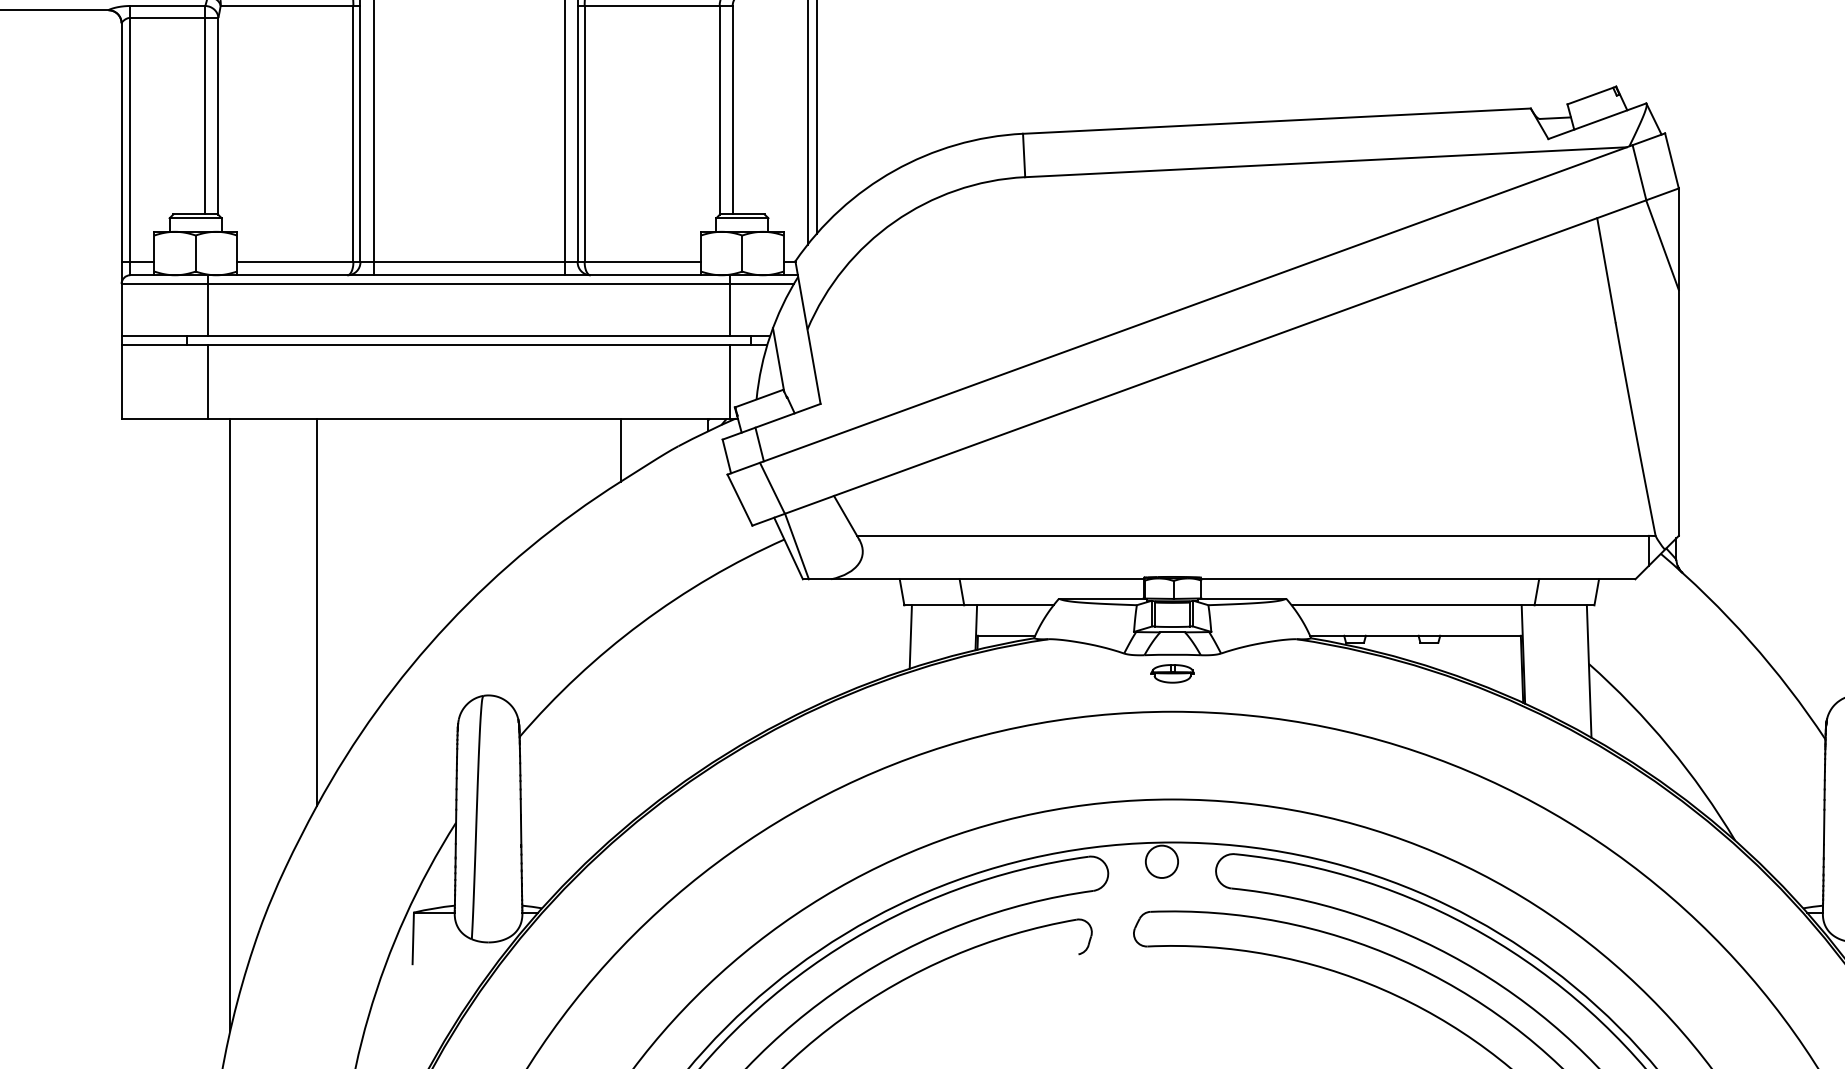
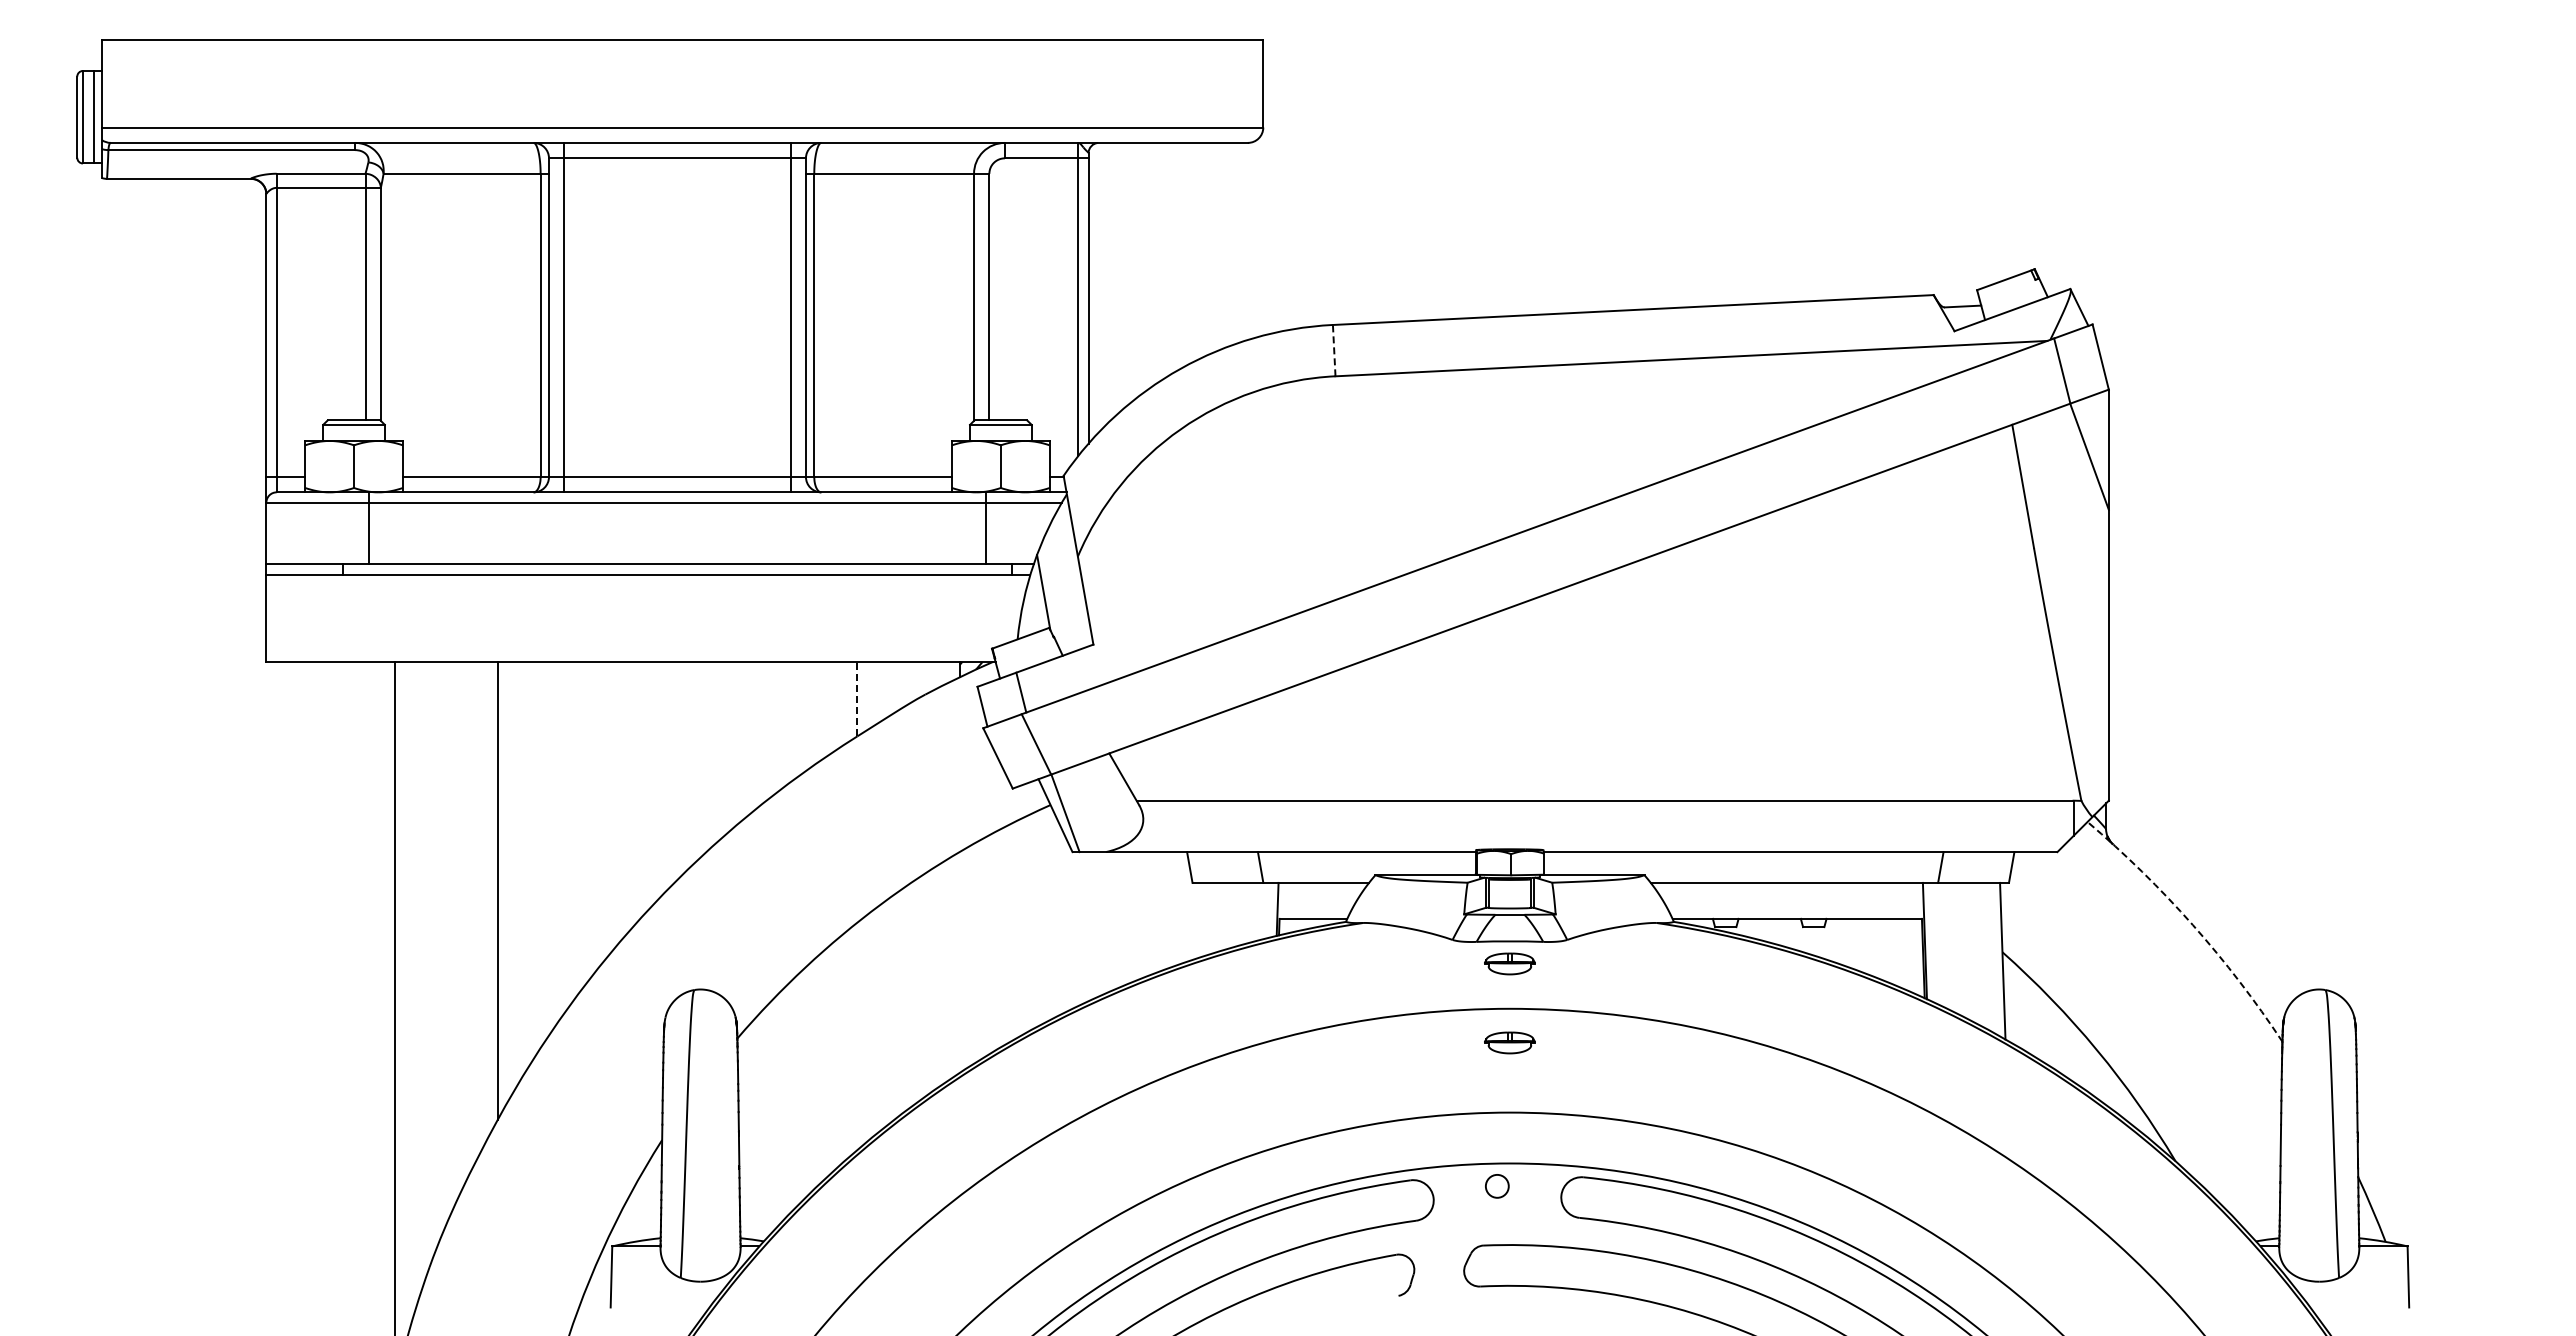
line: (1024, 155) -> (1334, 350), solid -> dashed
line: (208, 381) -> (369, 617), removed
line: (729, 381) -> (985, 617), removed
line: (621, 449) -> (857, 698), solid -> dashed
line: (910, 636) -> (1199, 919), removed
arc: (1749, 641) -> (2192, 925), solid -> dashed
part: (1172, 740) -> (1509, 1042), added
circle: (1162, 861) -> (1497, 1186), size x0.6

